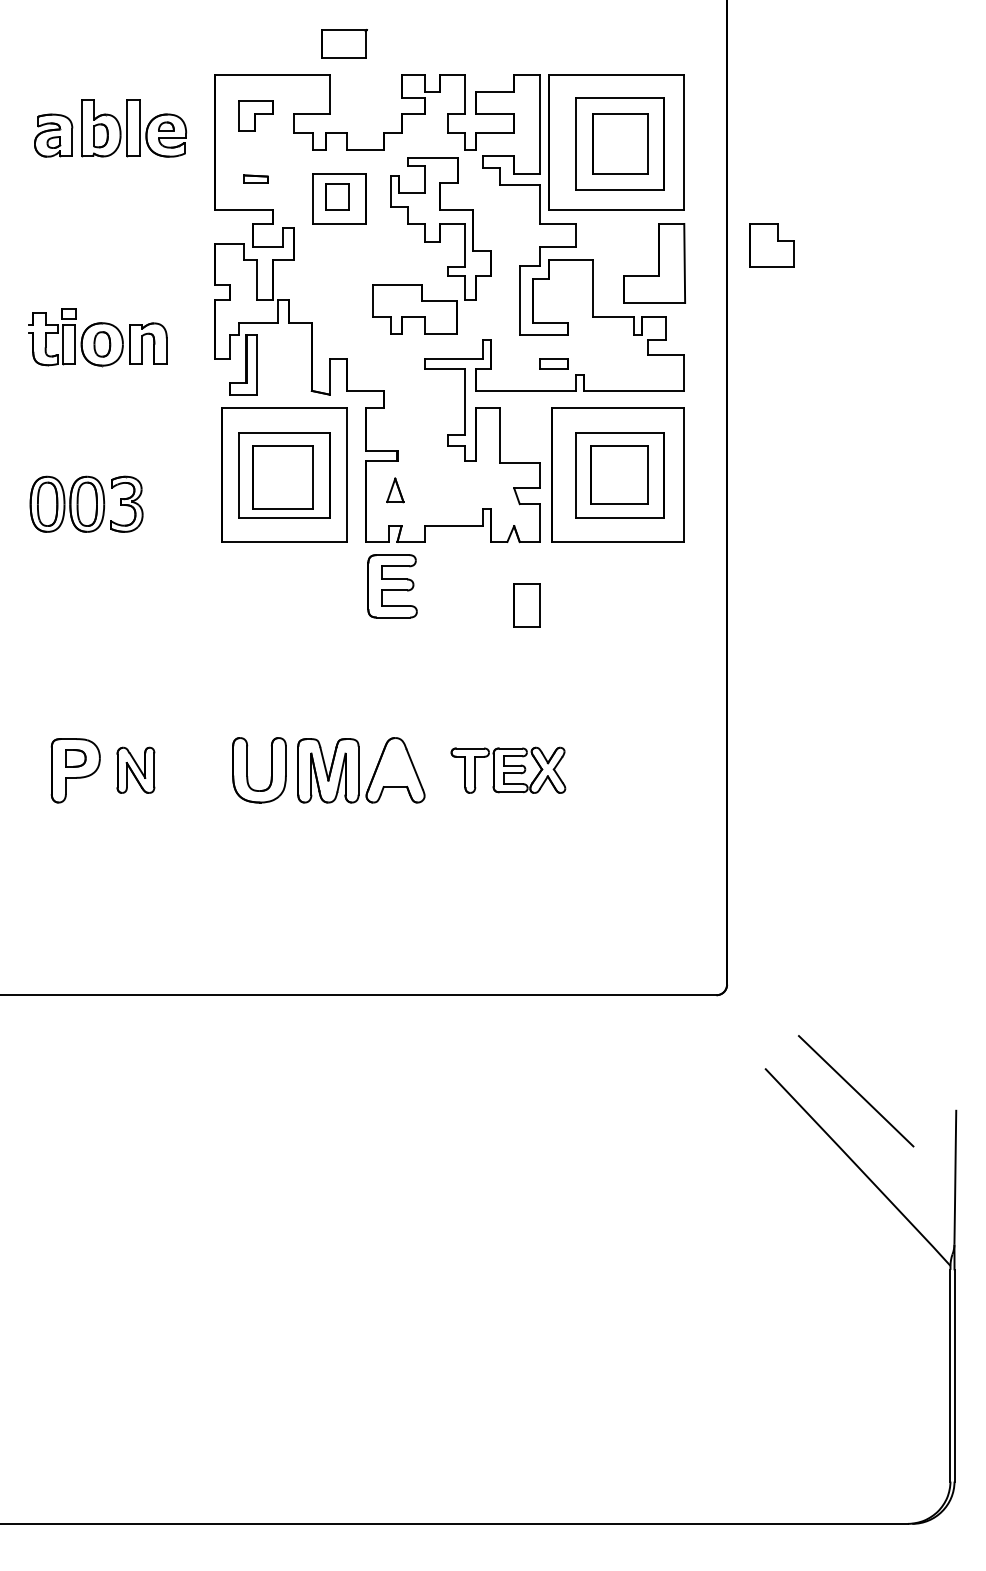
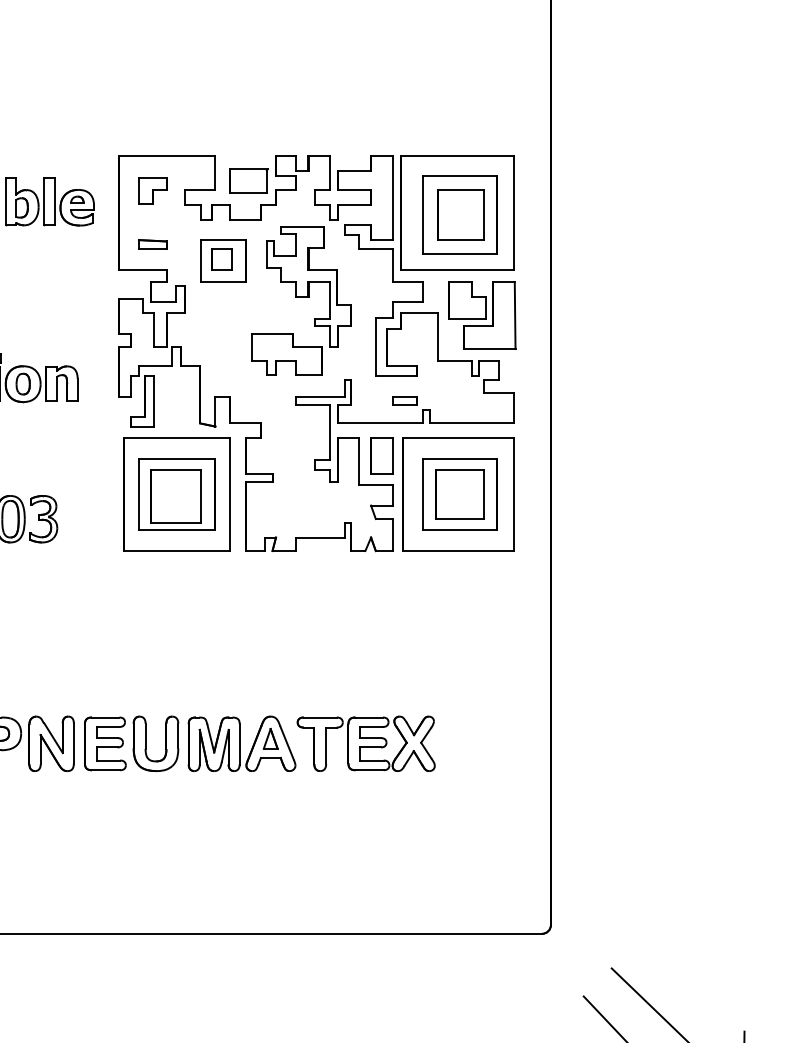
part: (344, 43) -> (248, 180), moved
part: (255, 178) -> (152, 243), size x1.43
part: (771, 245) -> (466, 300), moved
part: (395, 490) -> (270, 738), moved
part: (392, 586) -> (105, 744), moved
part: (526, 605) -> (381, 455), moved
part: (135, 770) -> (51, 744), size x1.43
part: (508, 770) -> (366, 744), size x1.43

